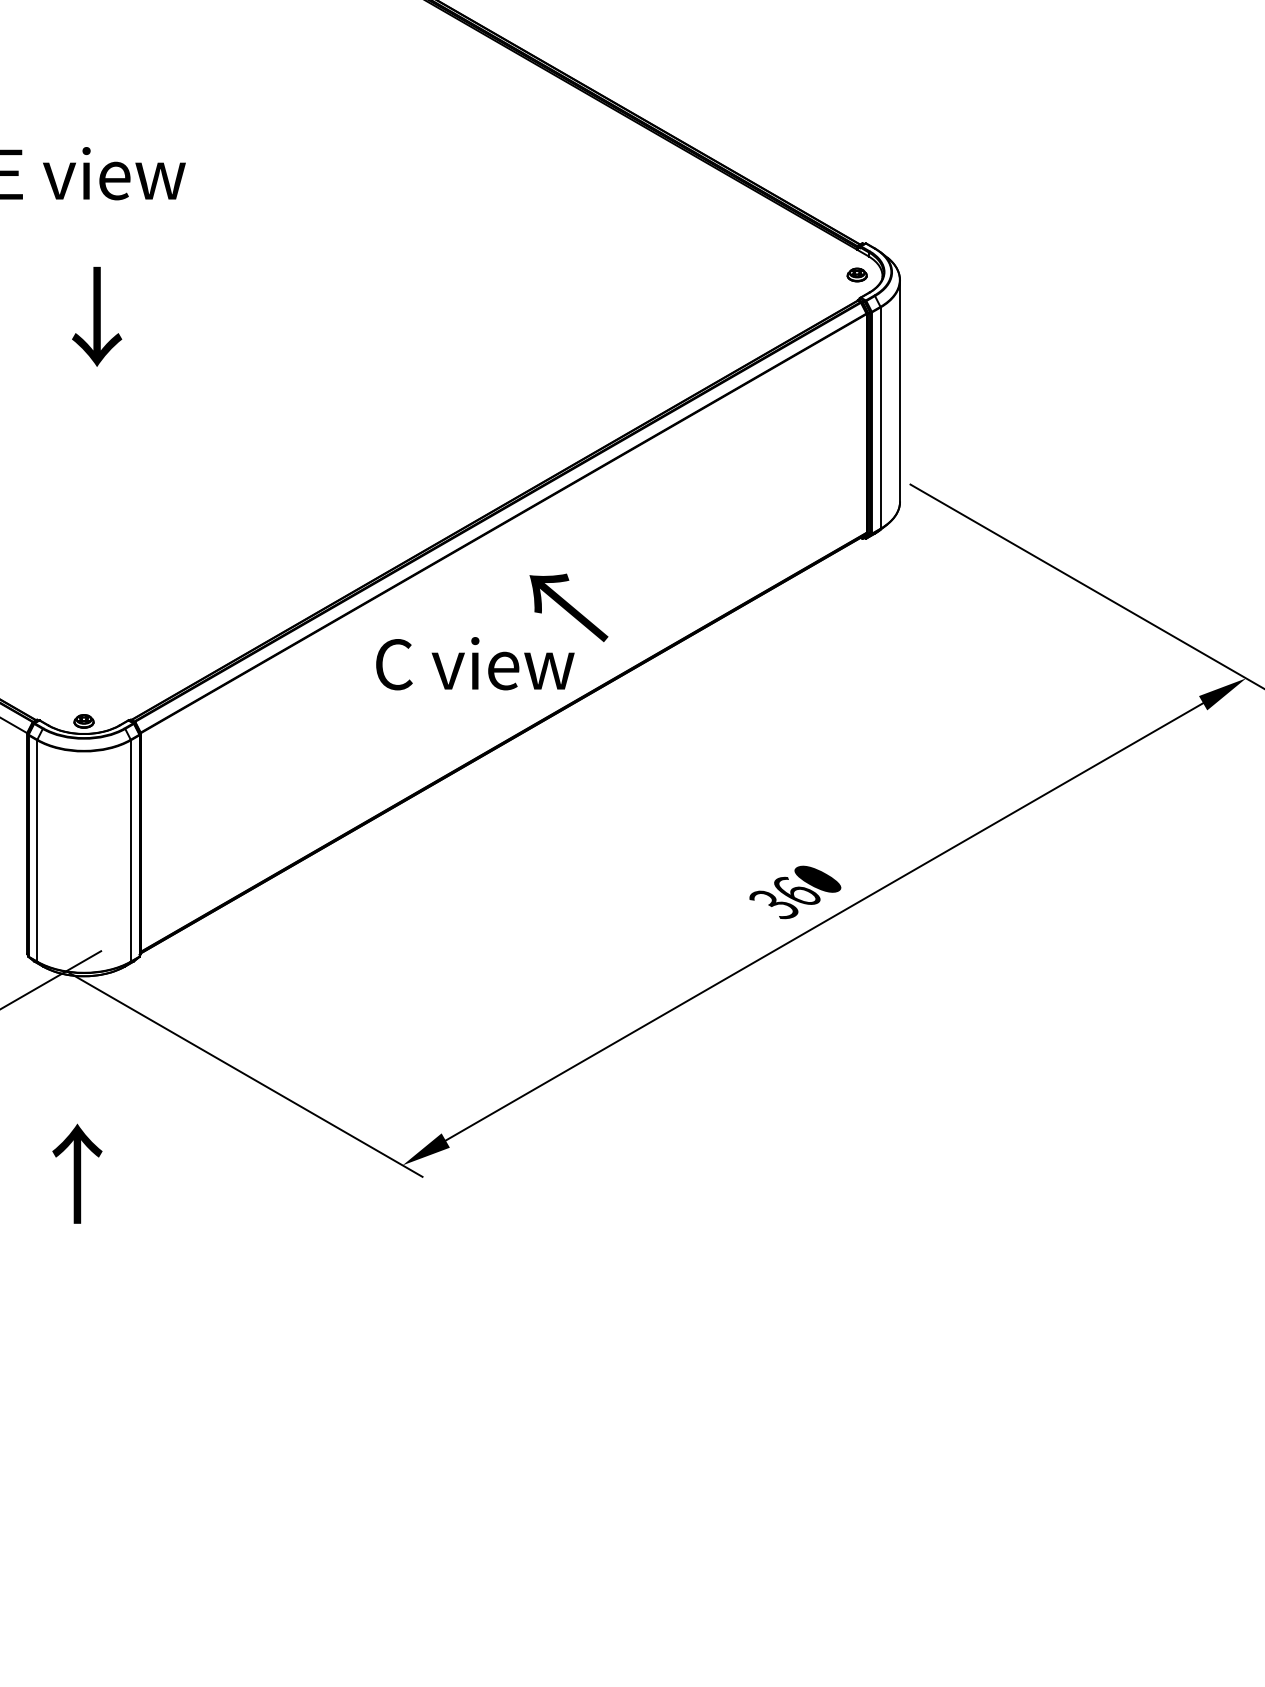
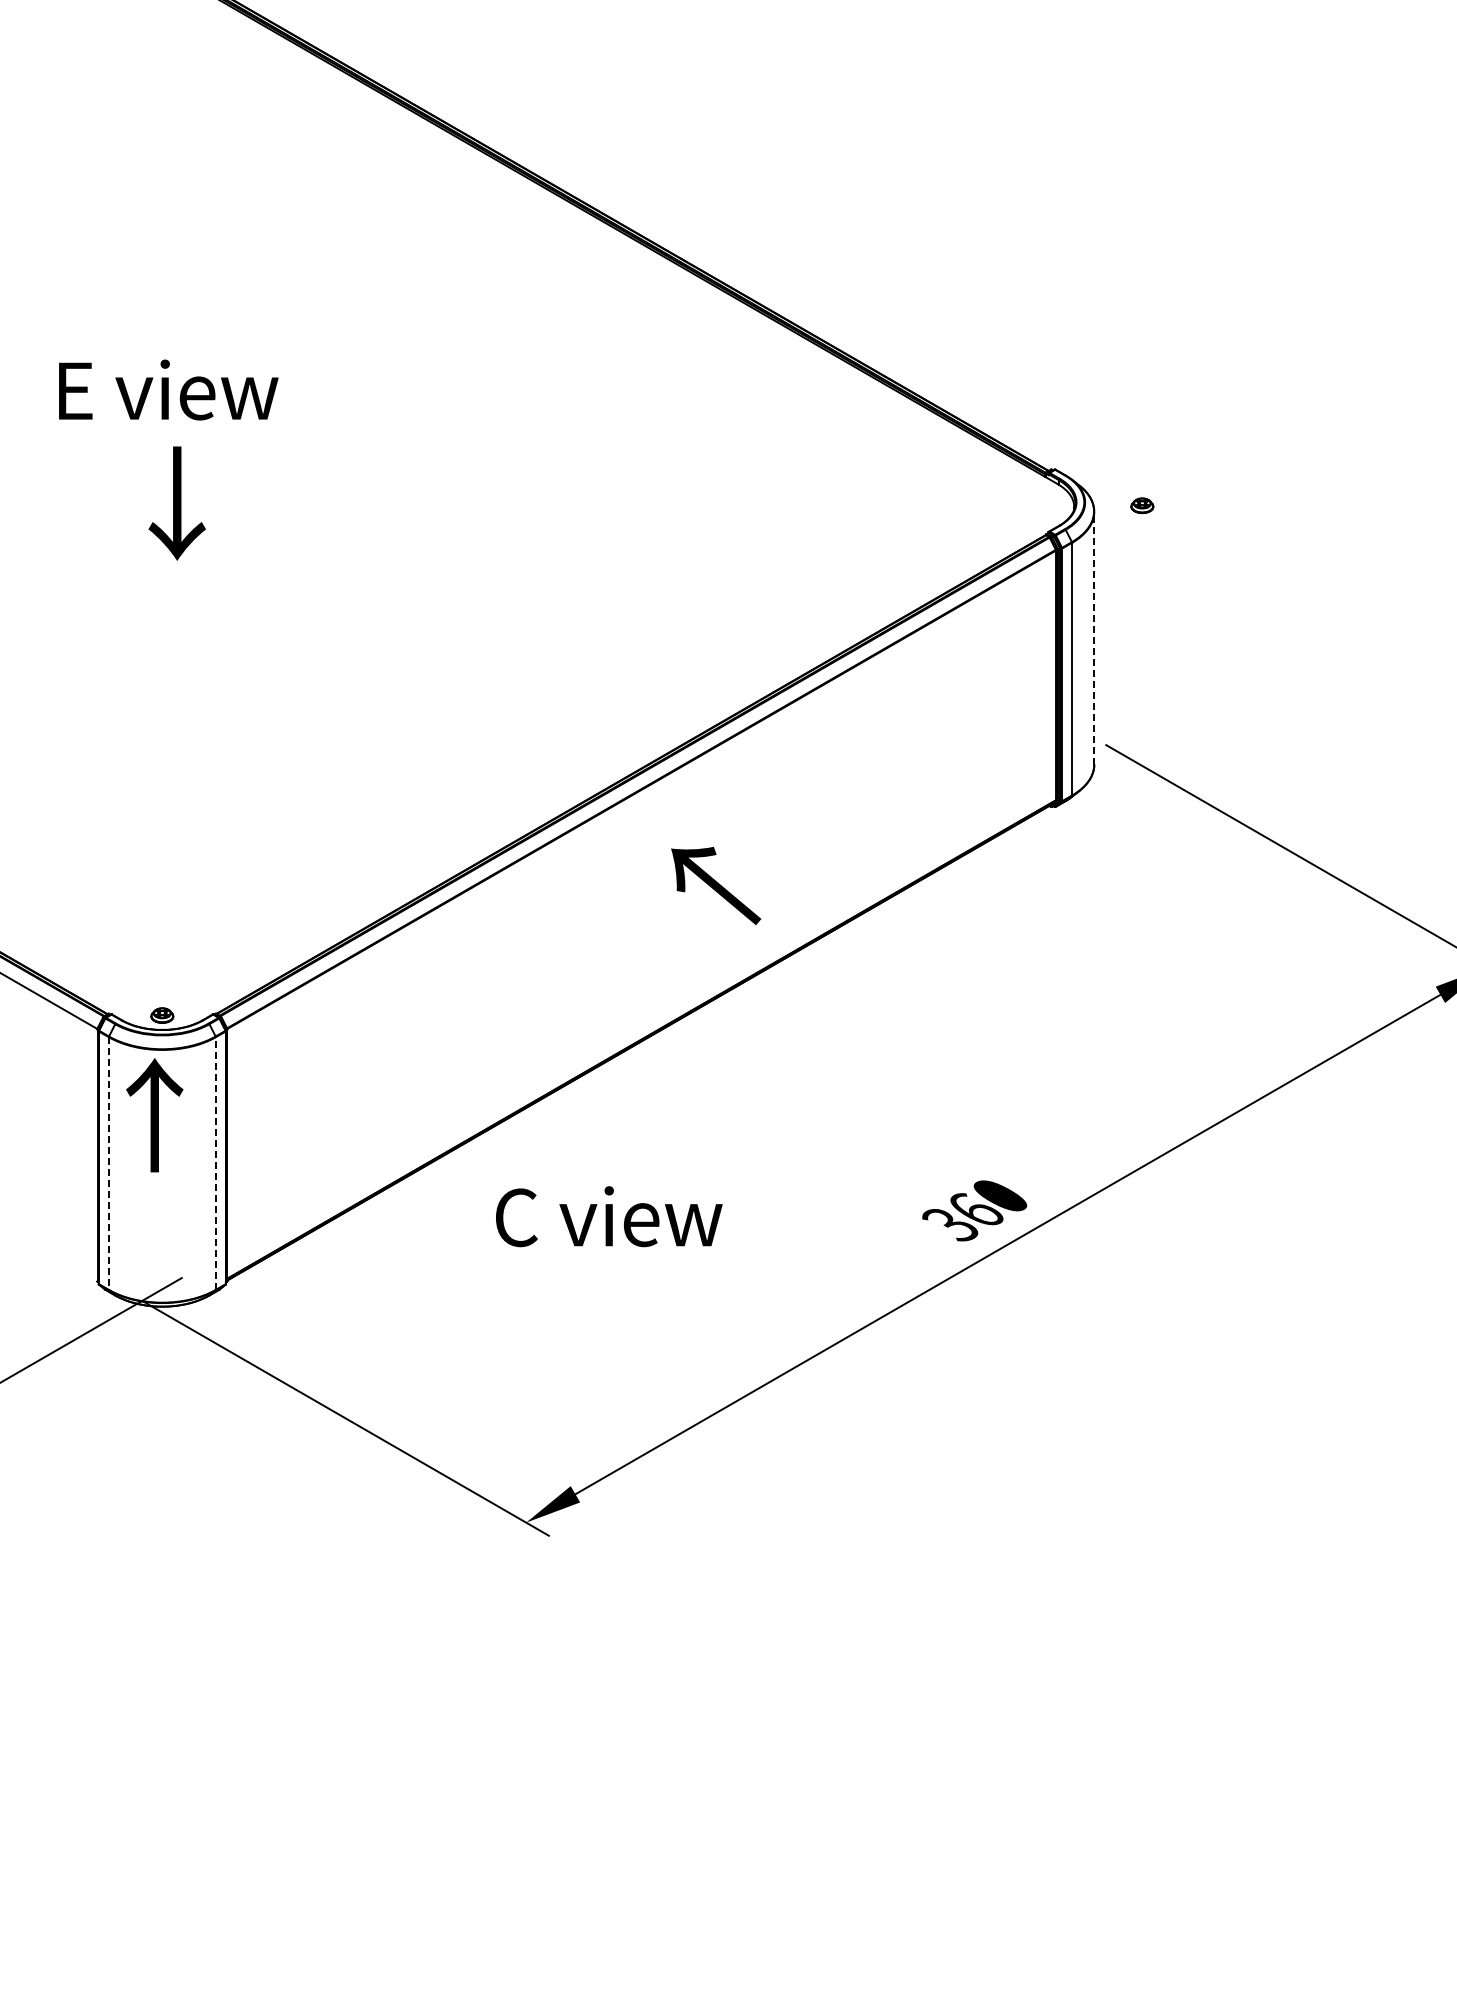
part: (857, 274) -> (1142, 505), moved
text: (96, 316) -> (176, 503), moved
line: (900, 390) -> (1094, 637), solid -> dashed
text: (475, 663) -> (609, 1216), moved
line: (130, 850) -> (215, 1163), solid -> dashed
line: (36, 851) -> (108, 1164), solid -> dashed
text: (77, 1174) -> (154, 1115), moved

